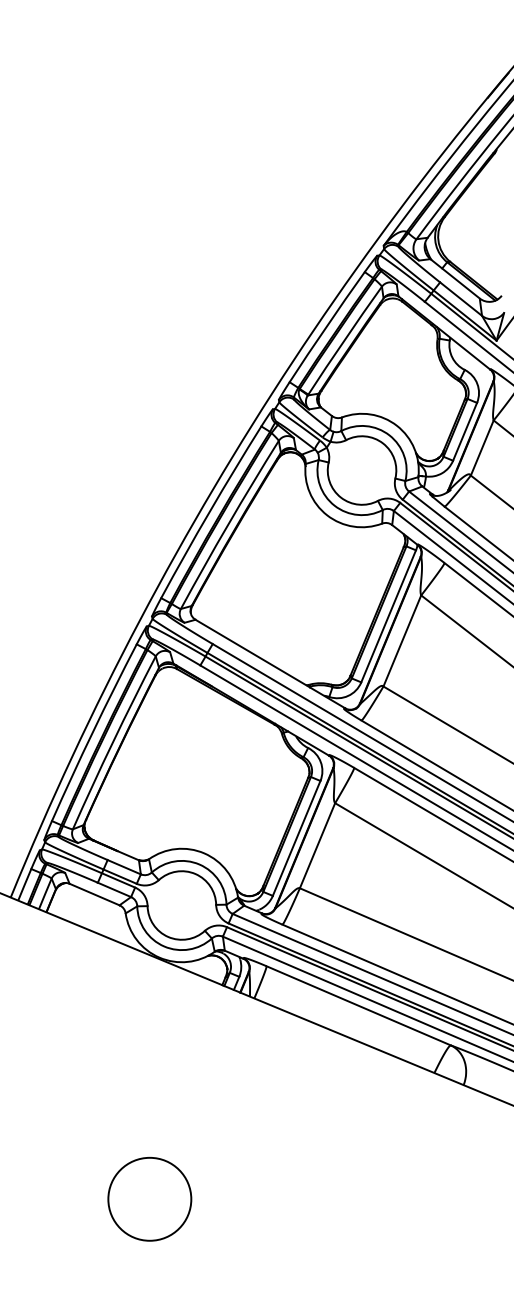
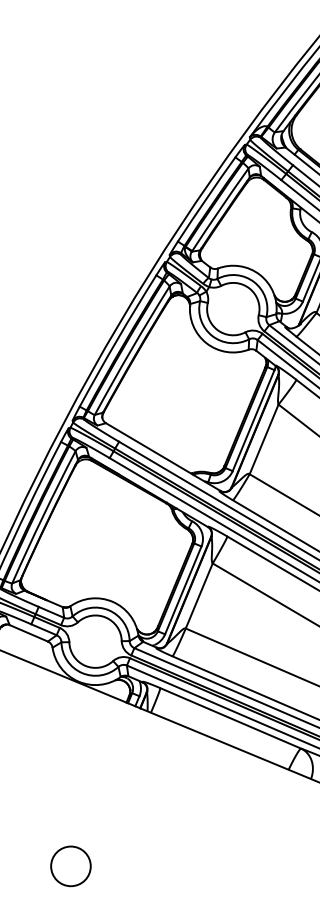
circle: (149, 1199) -> (70, 866), size x0.62

